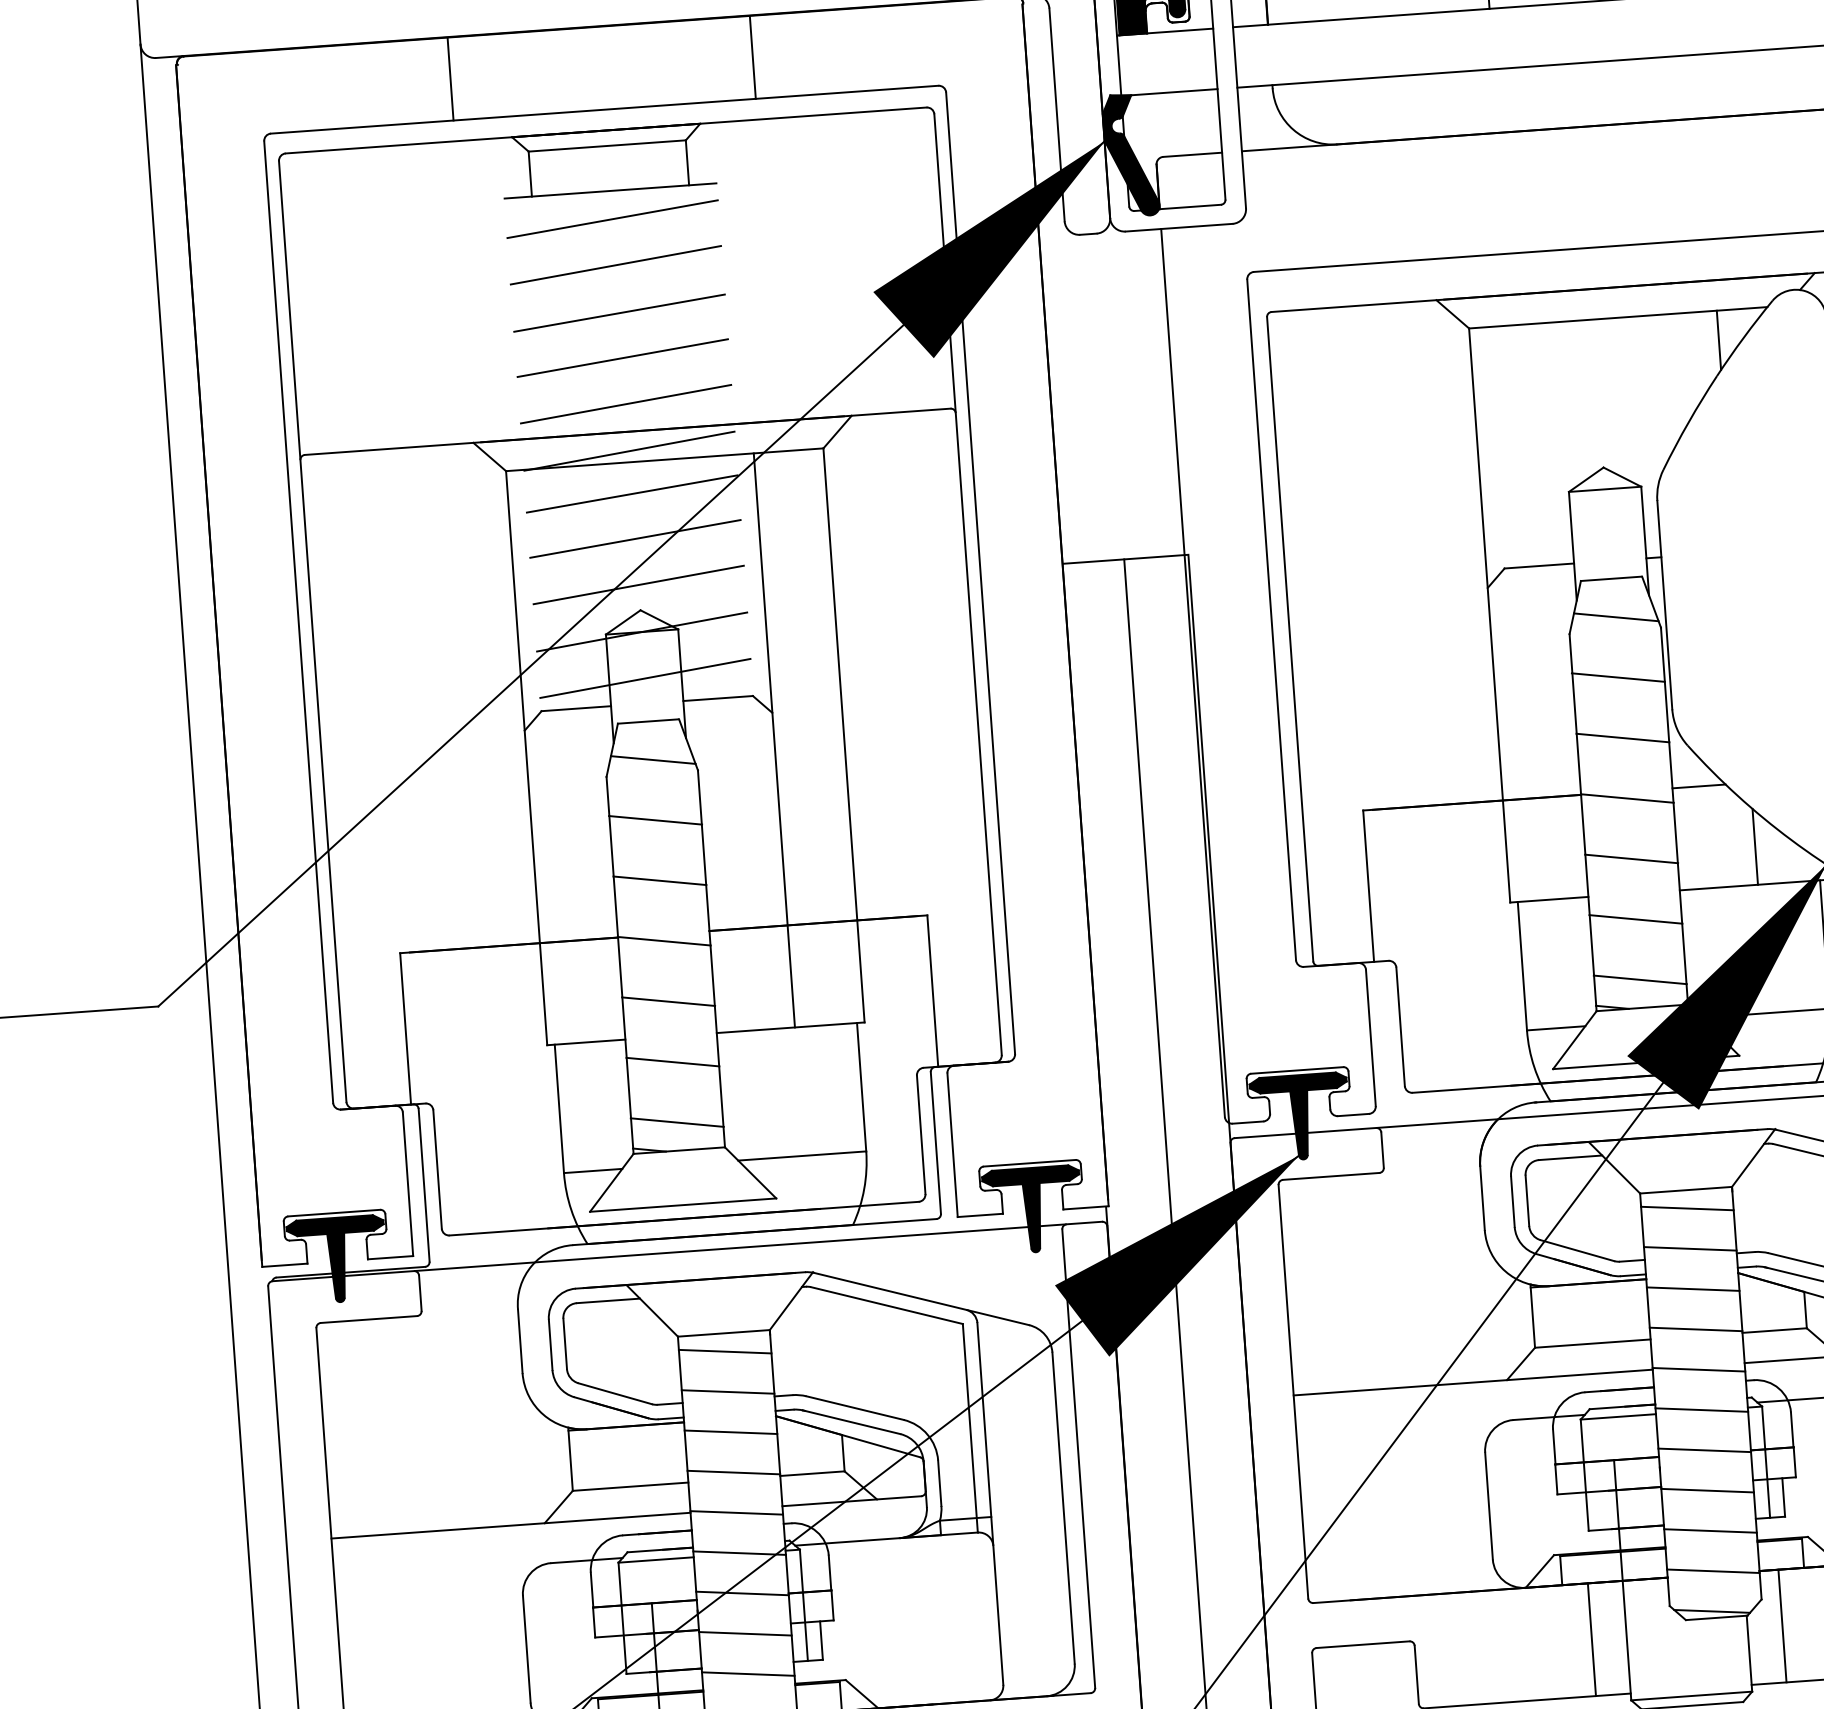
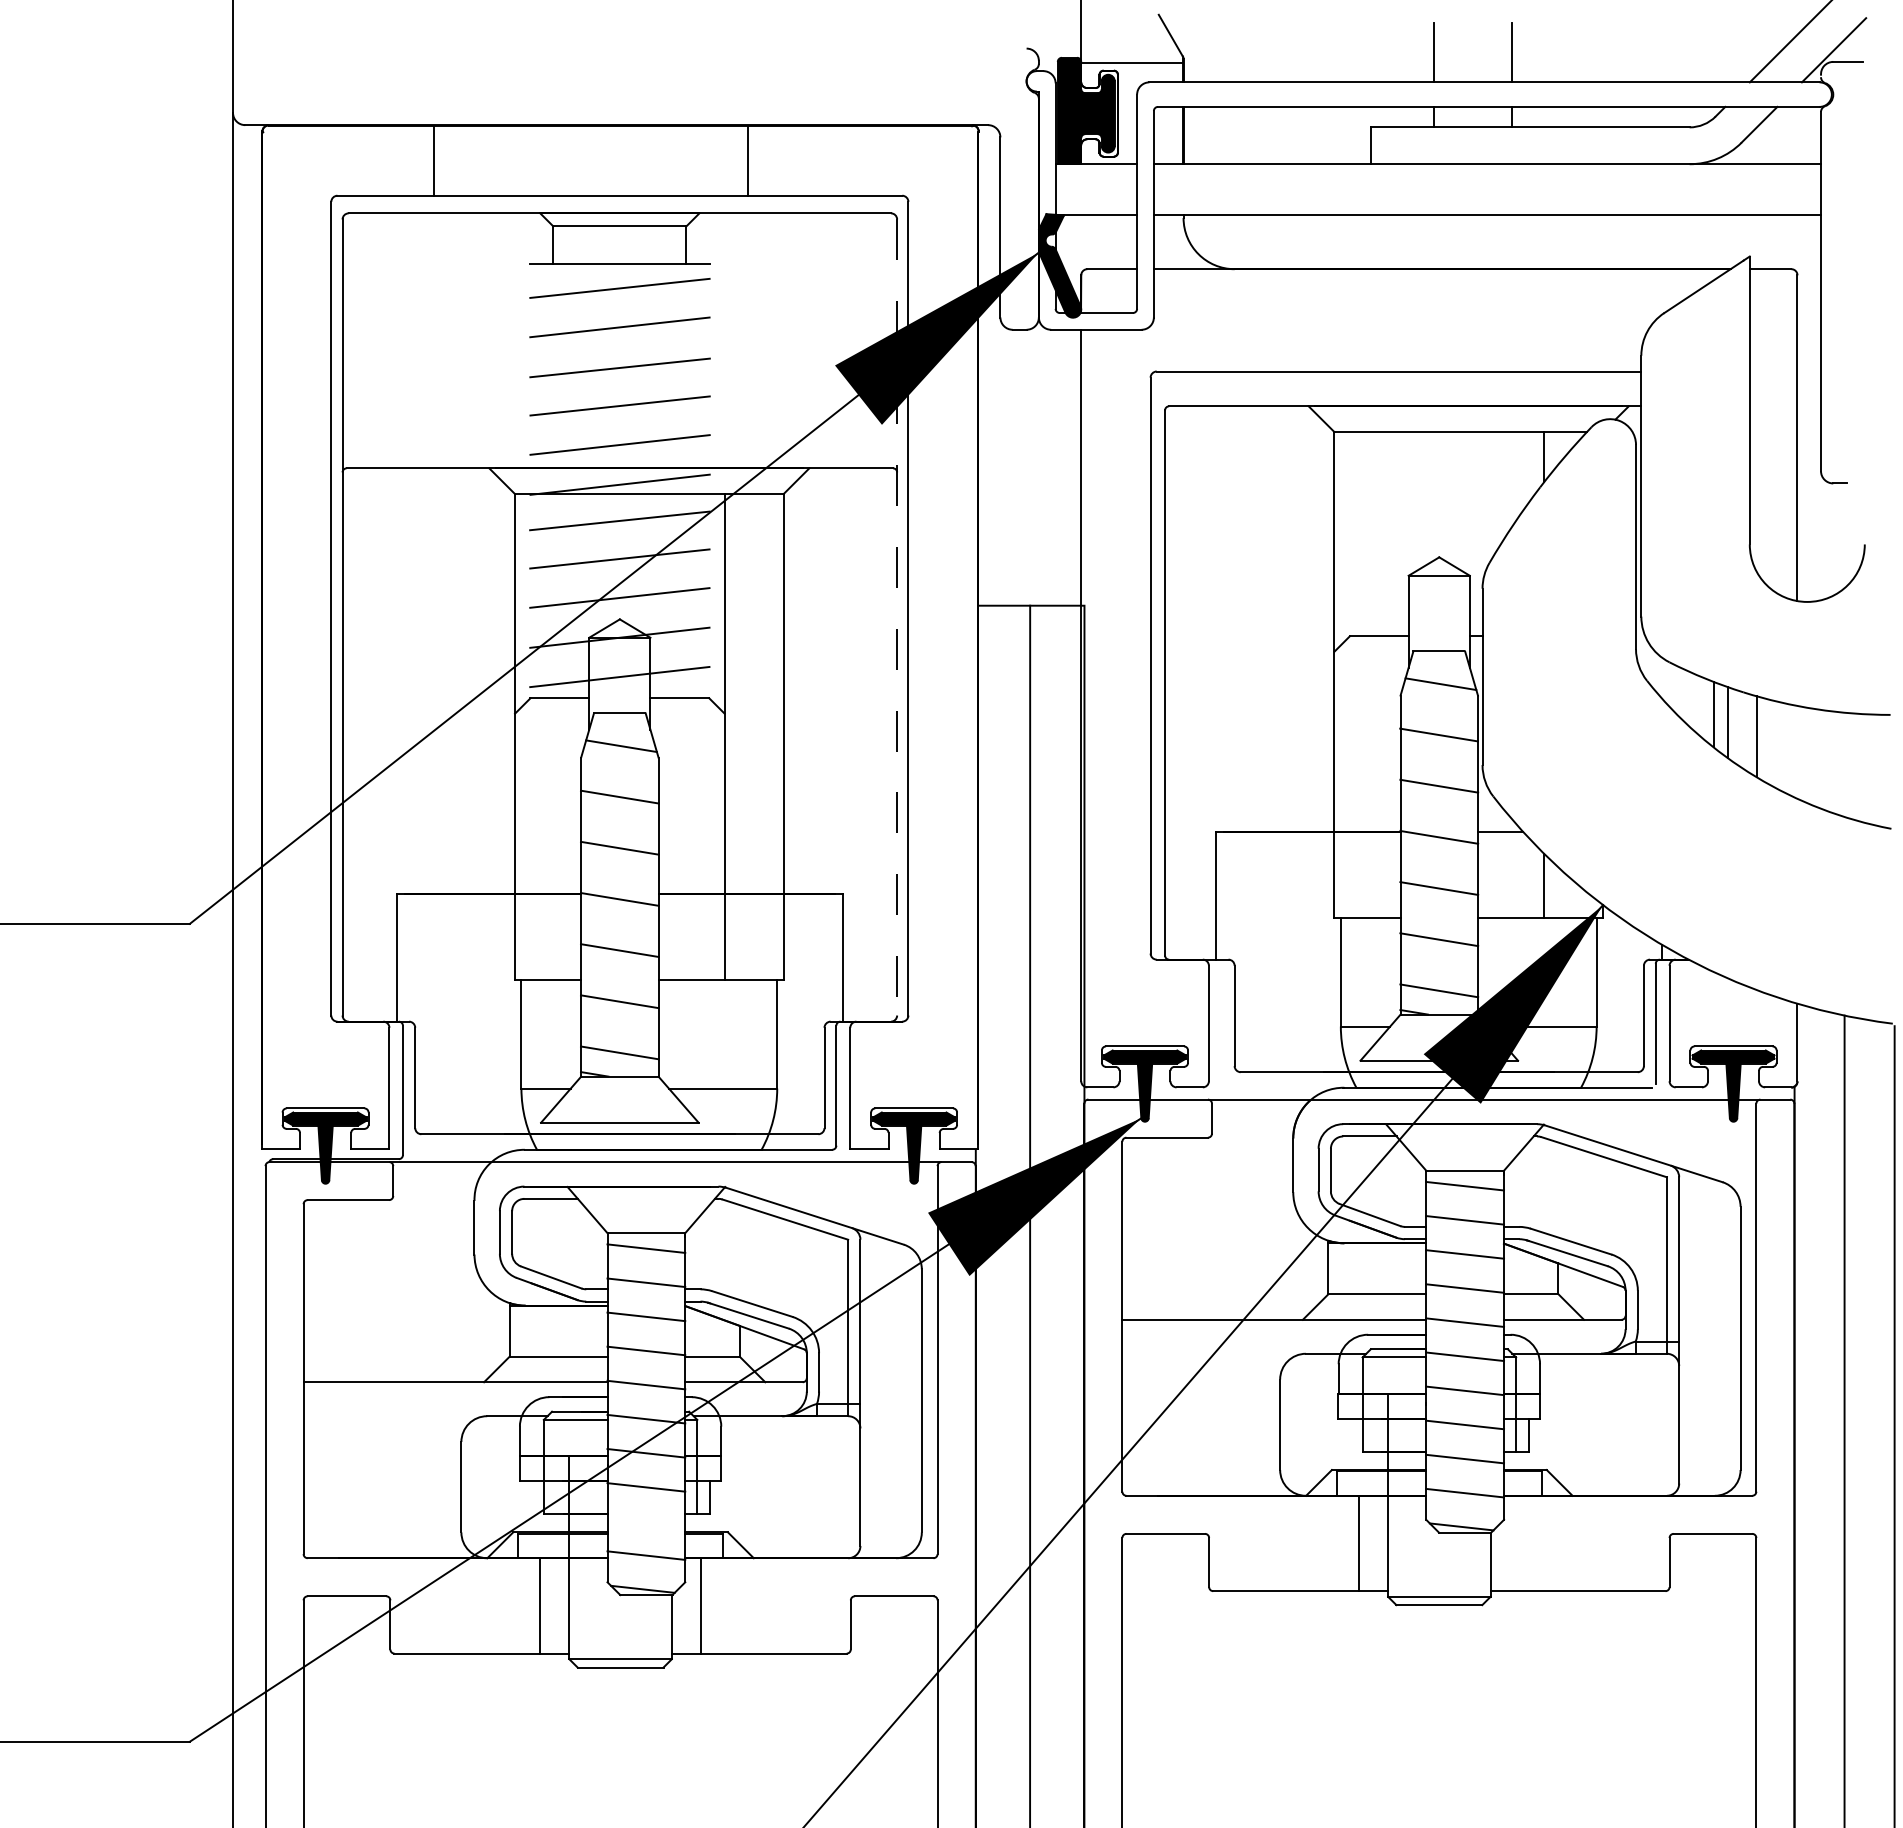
line: (449, 78) -> (433, 160), moved
line: (968, 585) -> (897, 618), solid -> dashed
line: (1781, 1626) -> (1519, 1543), removed
line: (748, 1674) -> (646, 1521), removed

